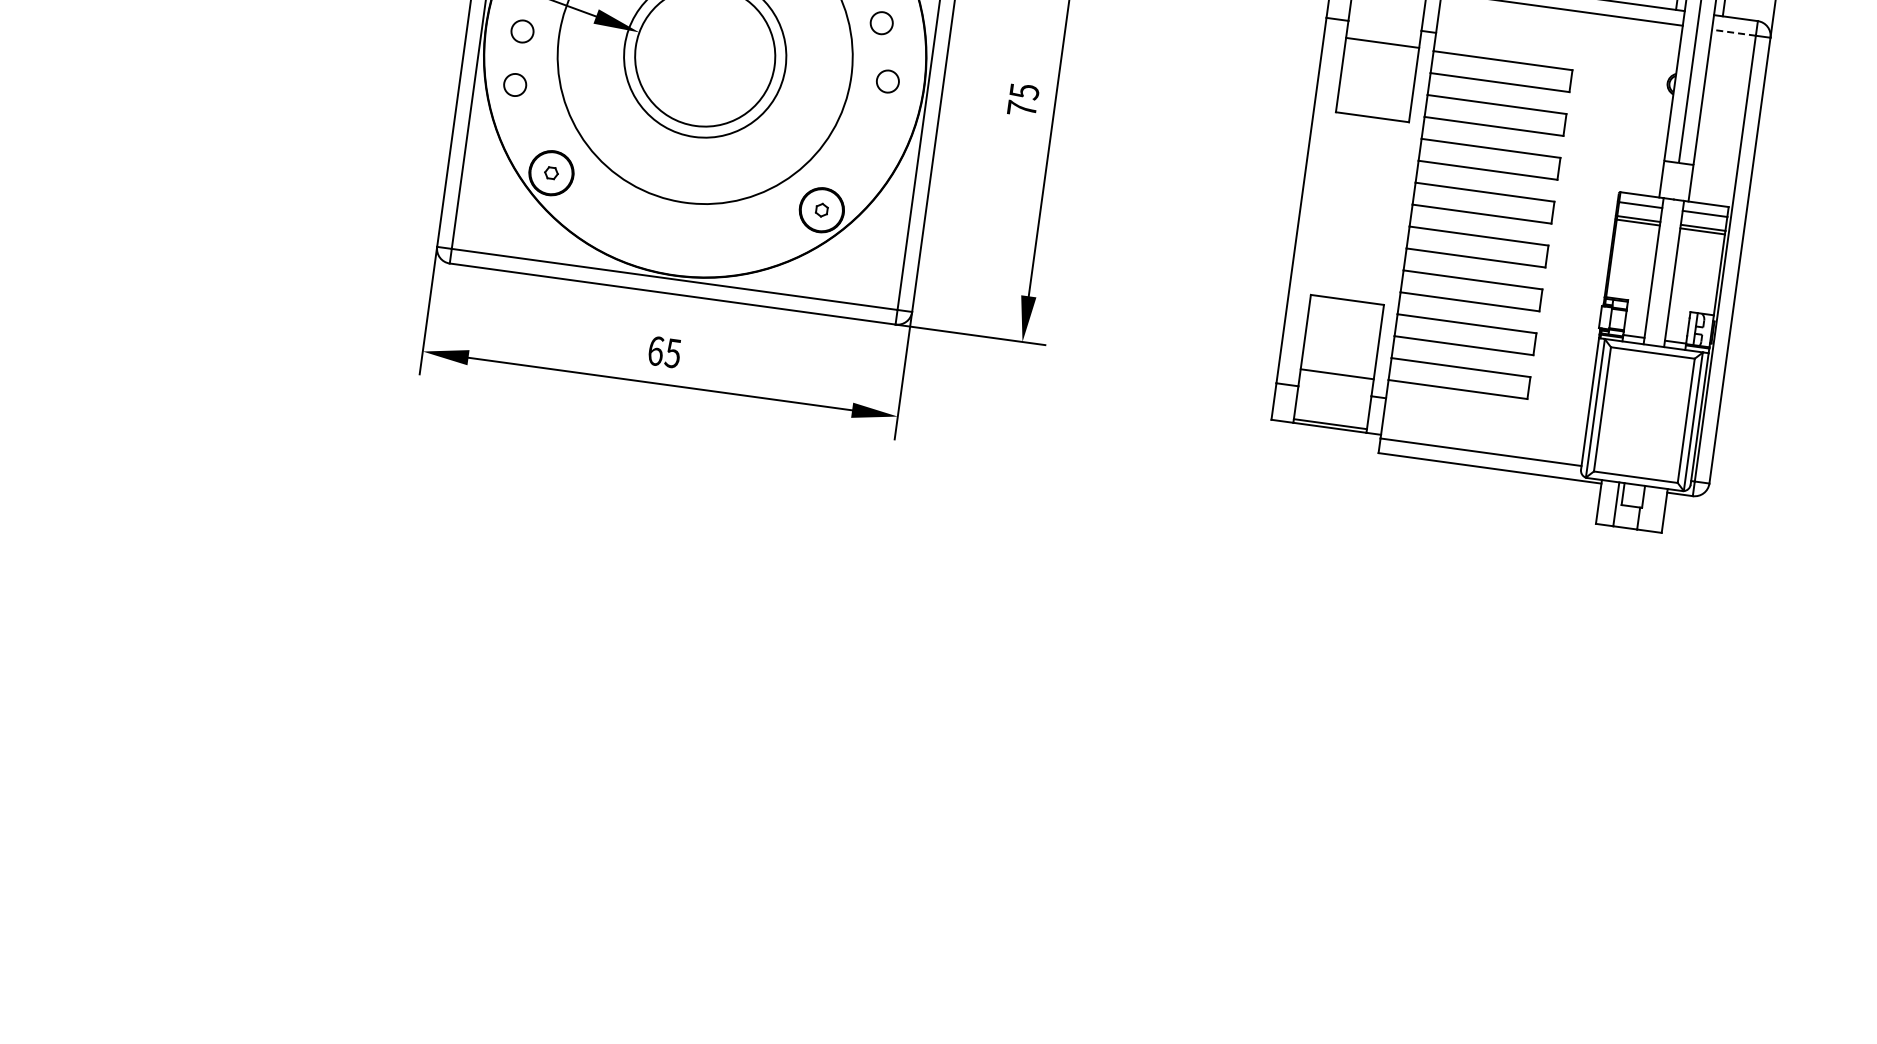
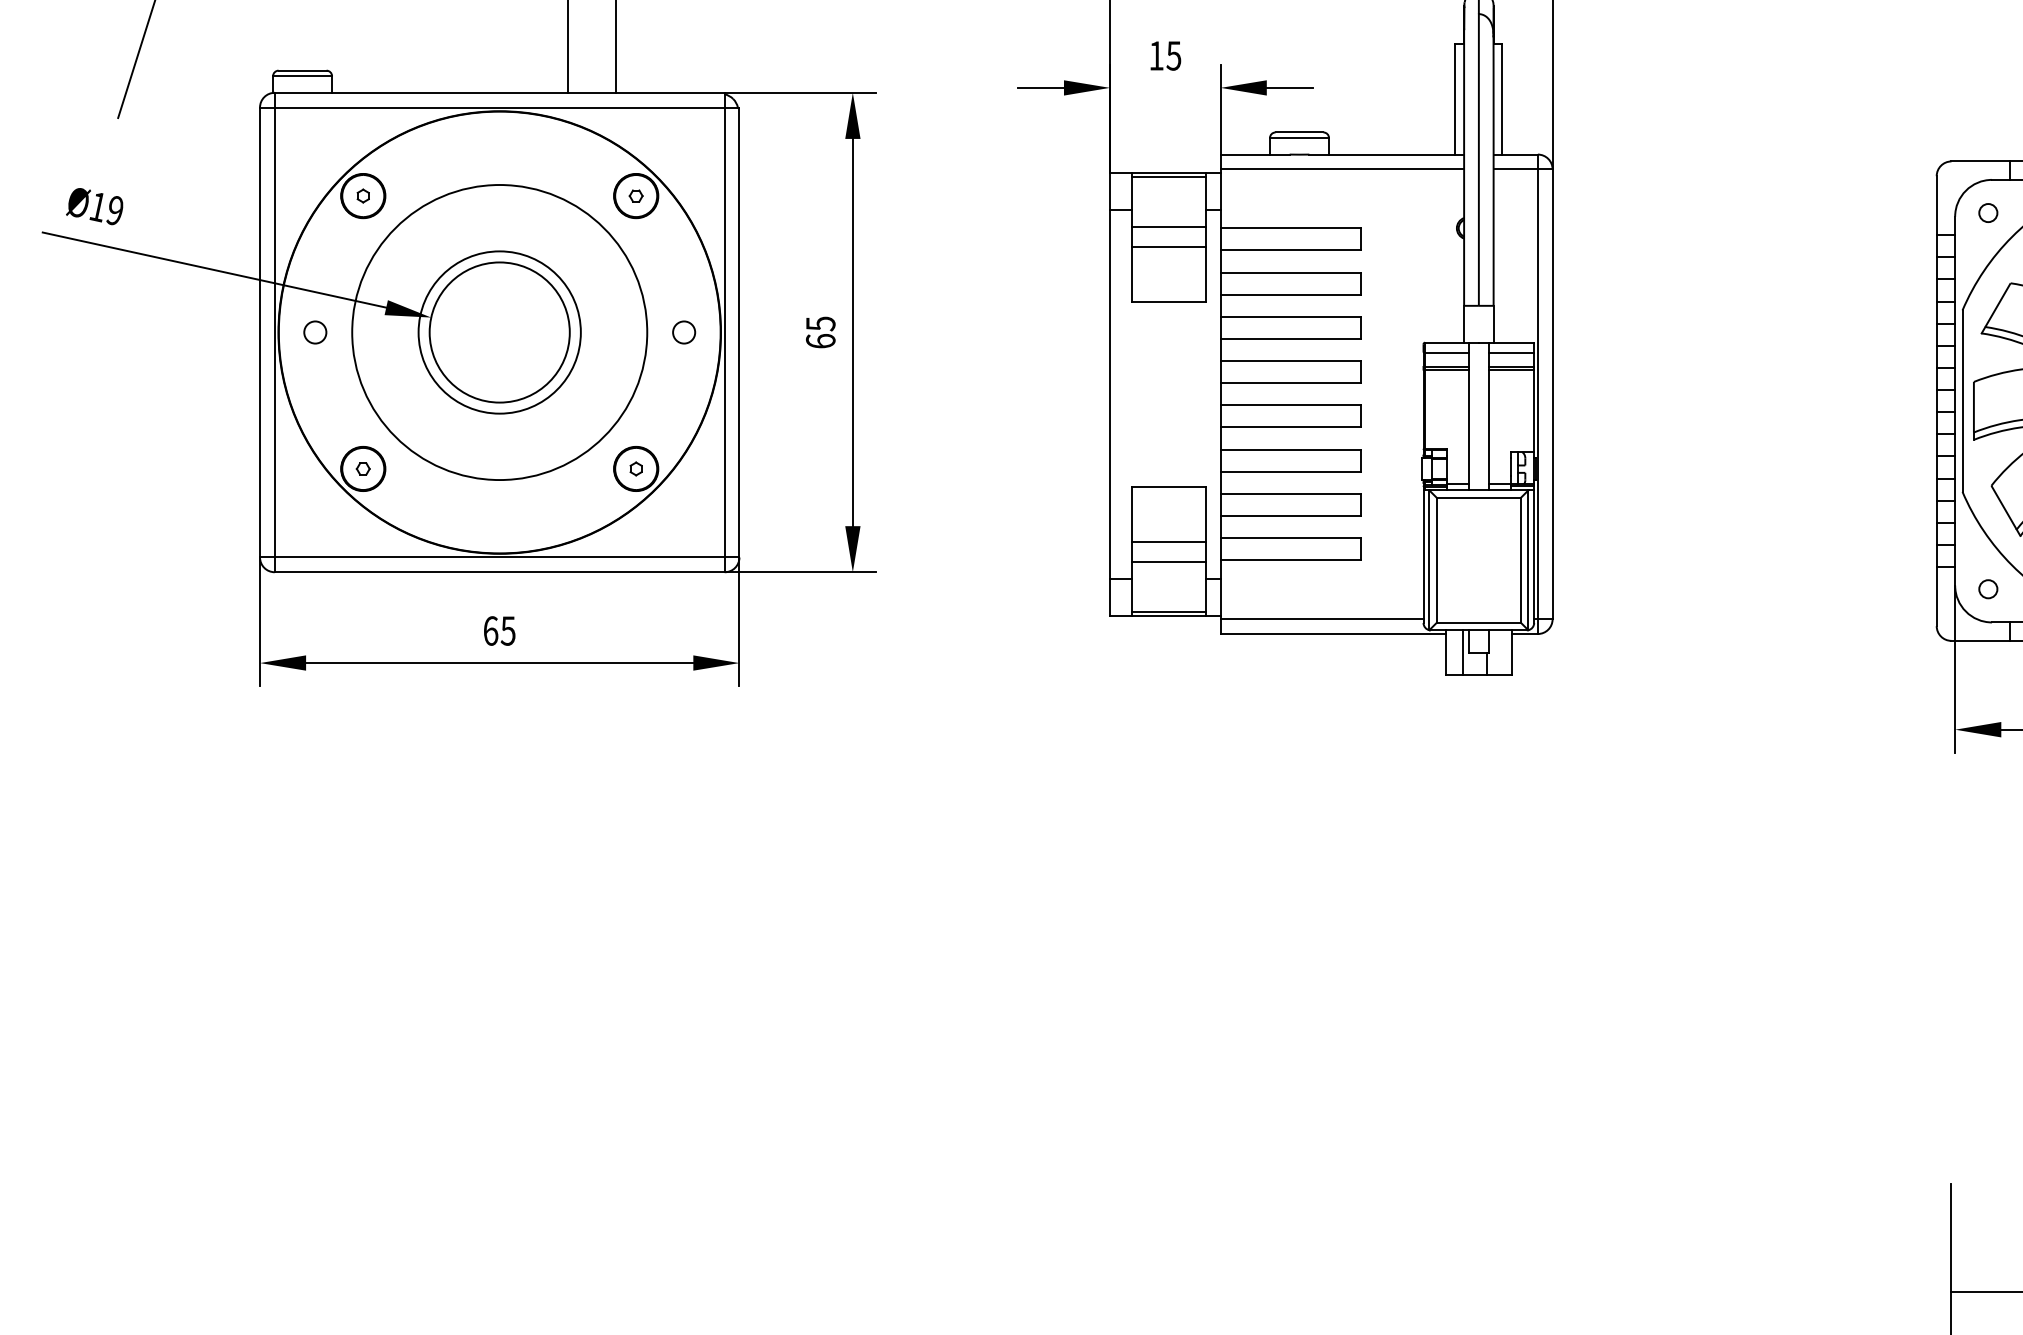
circle: (882, 23) -> (670, 275), removed
line: (1733, 32) -> (1515, 169), dashed -> solid
line: (1379, 62) -> (1168, 246), added
circle: (515, 85) -> (315, 386), removed
text: (1021, 108) -> (820, 341), 75 -> 65
line: (1339, 354) -> (1168, 541), added

